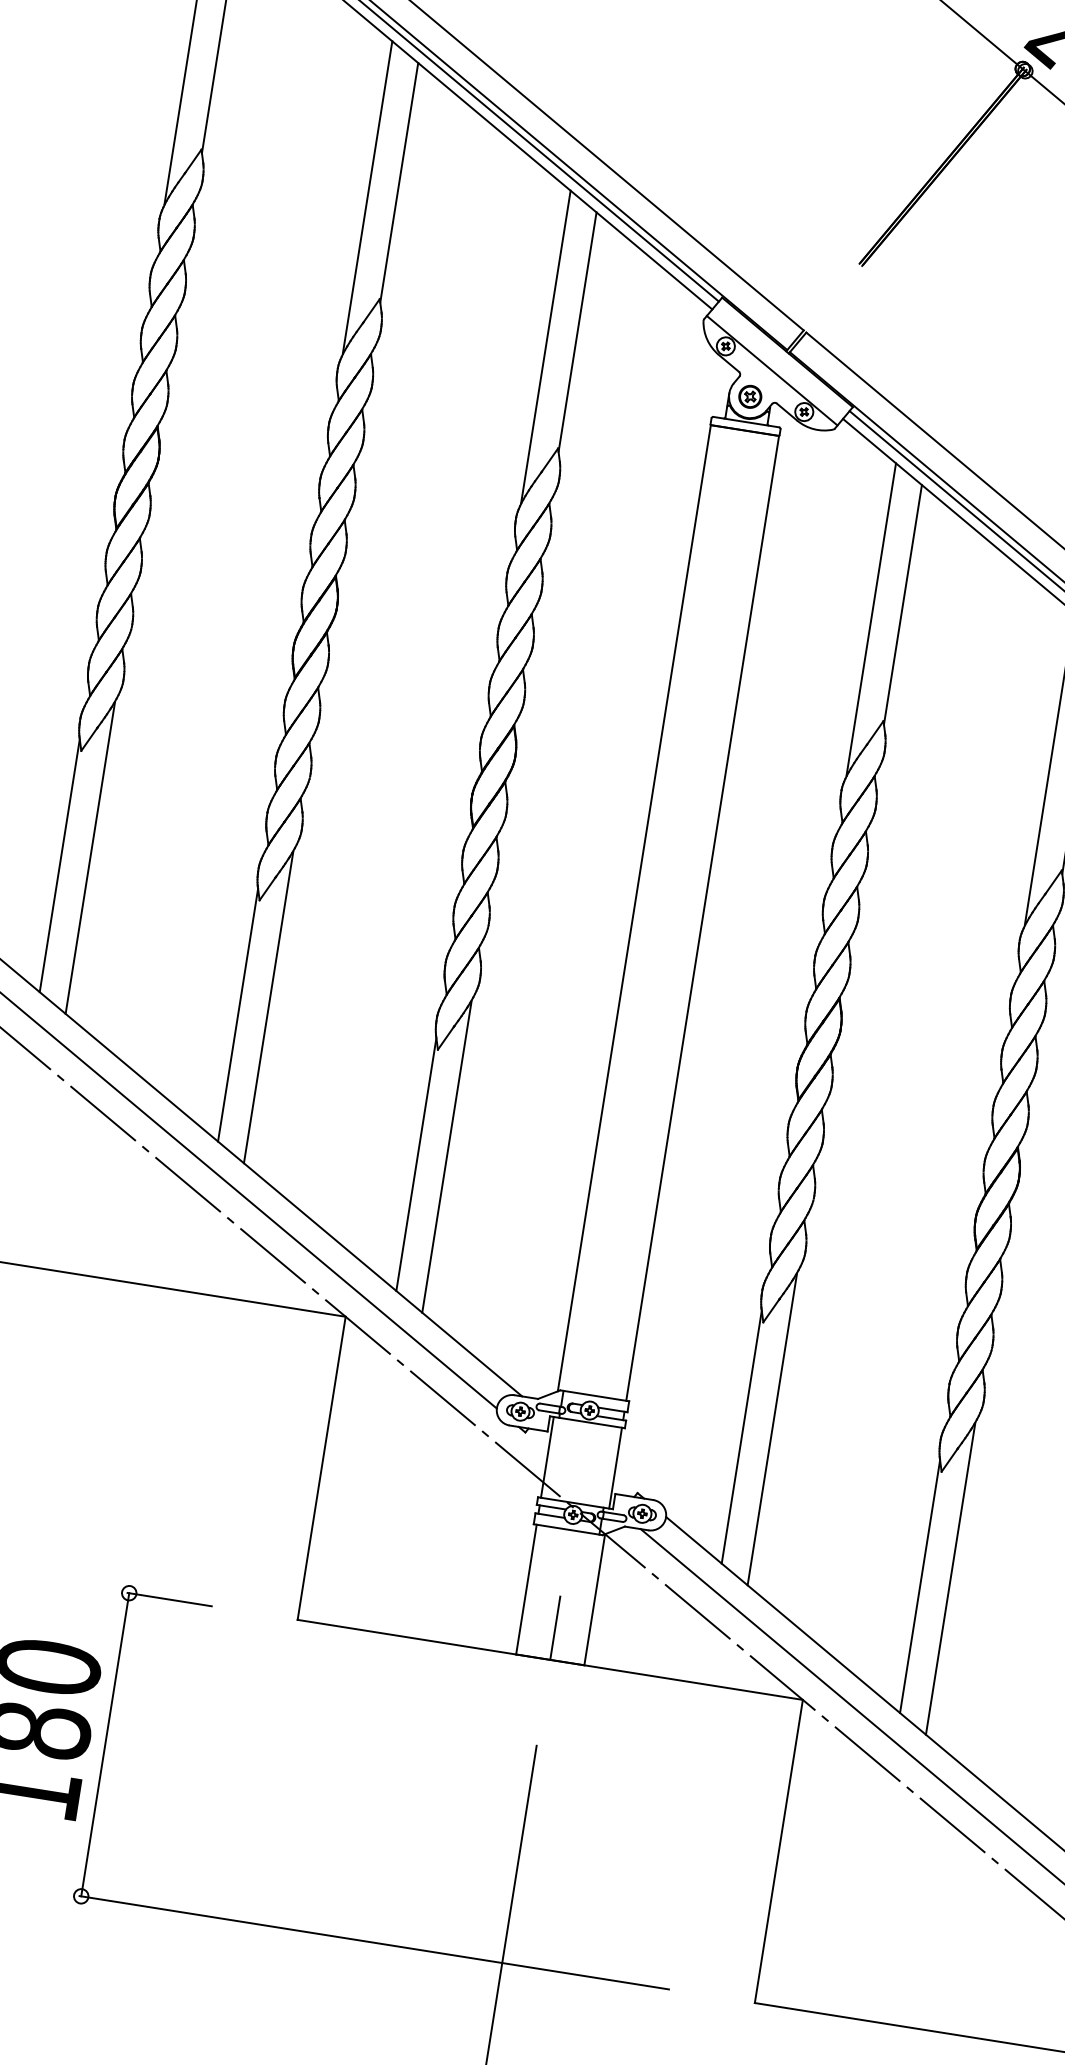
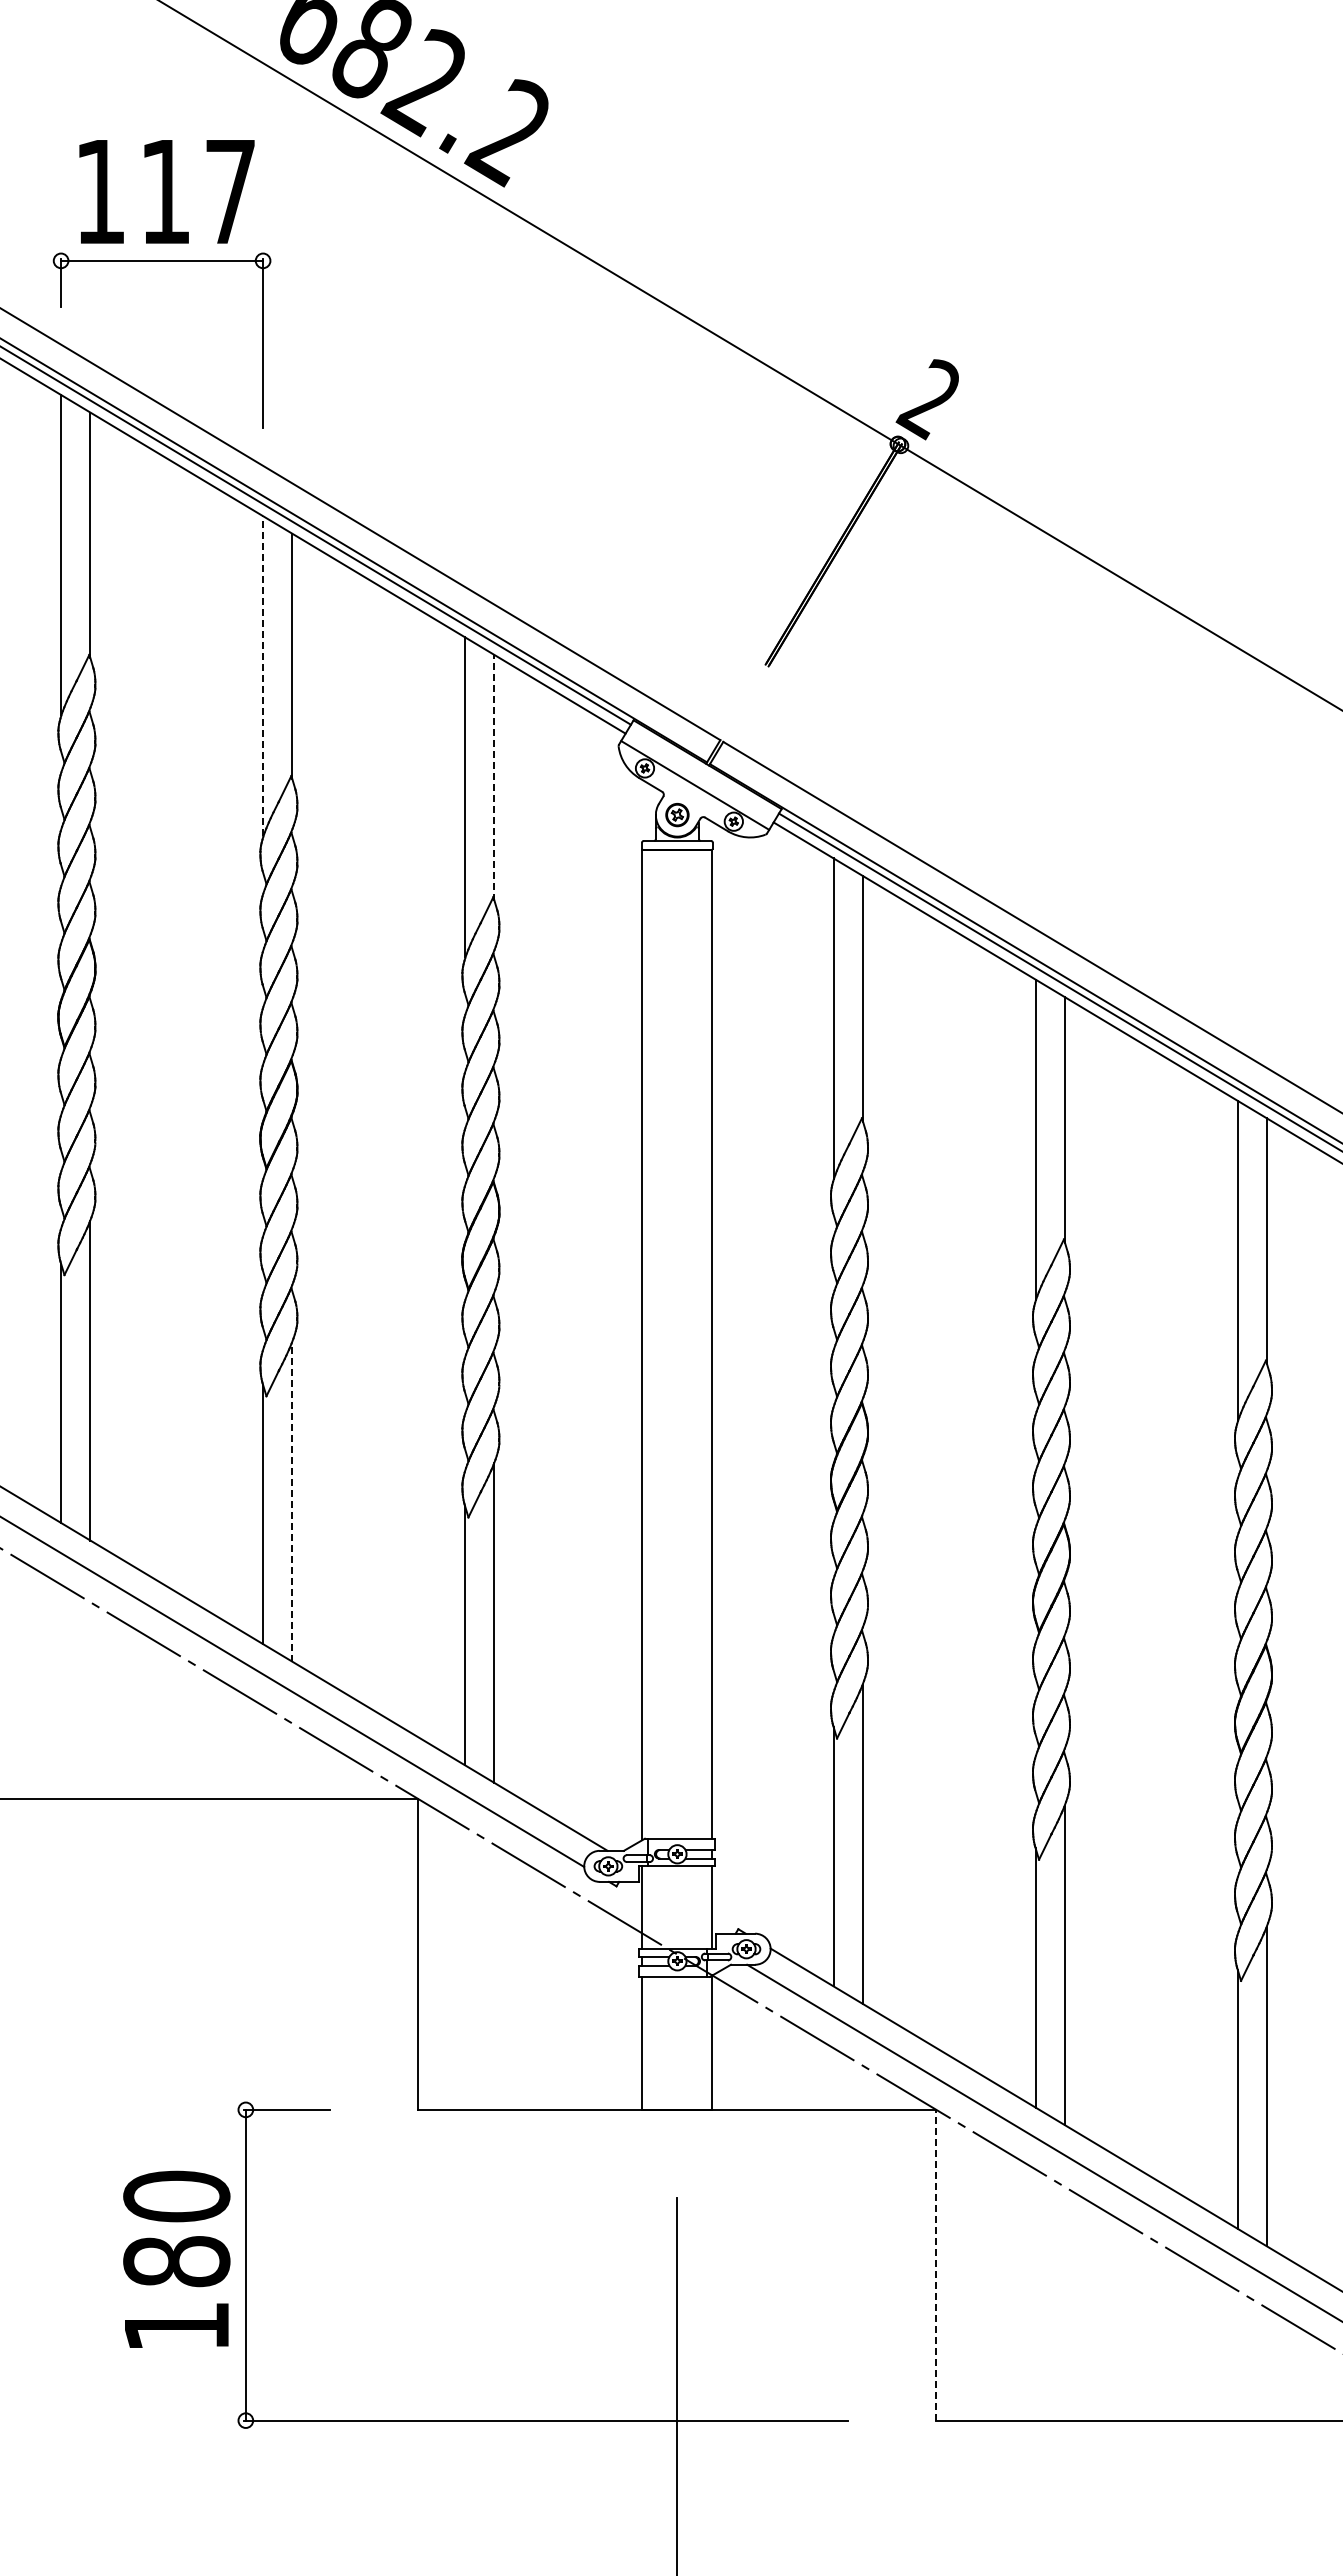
line: (368, 196) -> (263, 675), solid -> dashed
line: (577, 331) -> (494, 777), solid -> dashed
line: (268, 1006) -> (292, 1501), solid -> dashed
line: (555, 1627) -> (677, 2076), removed
line: (779, 1850) -> (936, 2264), solid -> dashed

